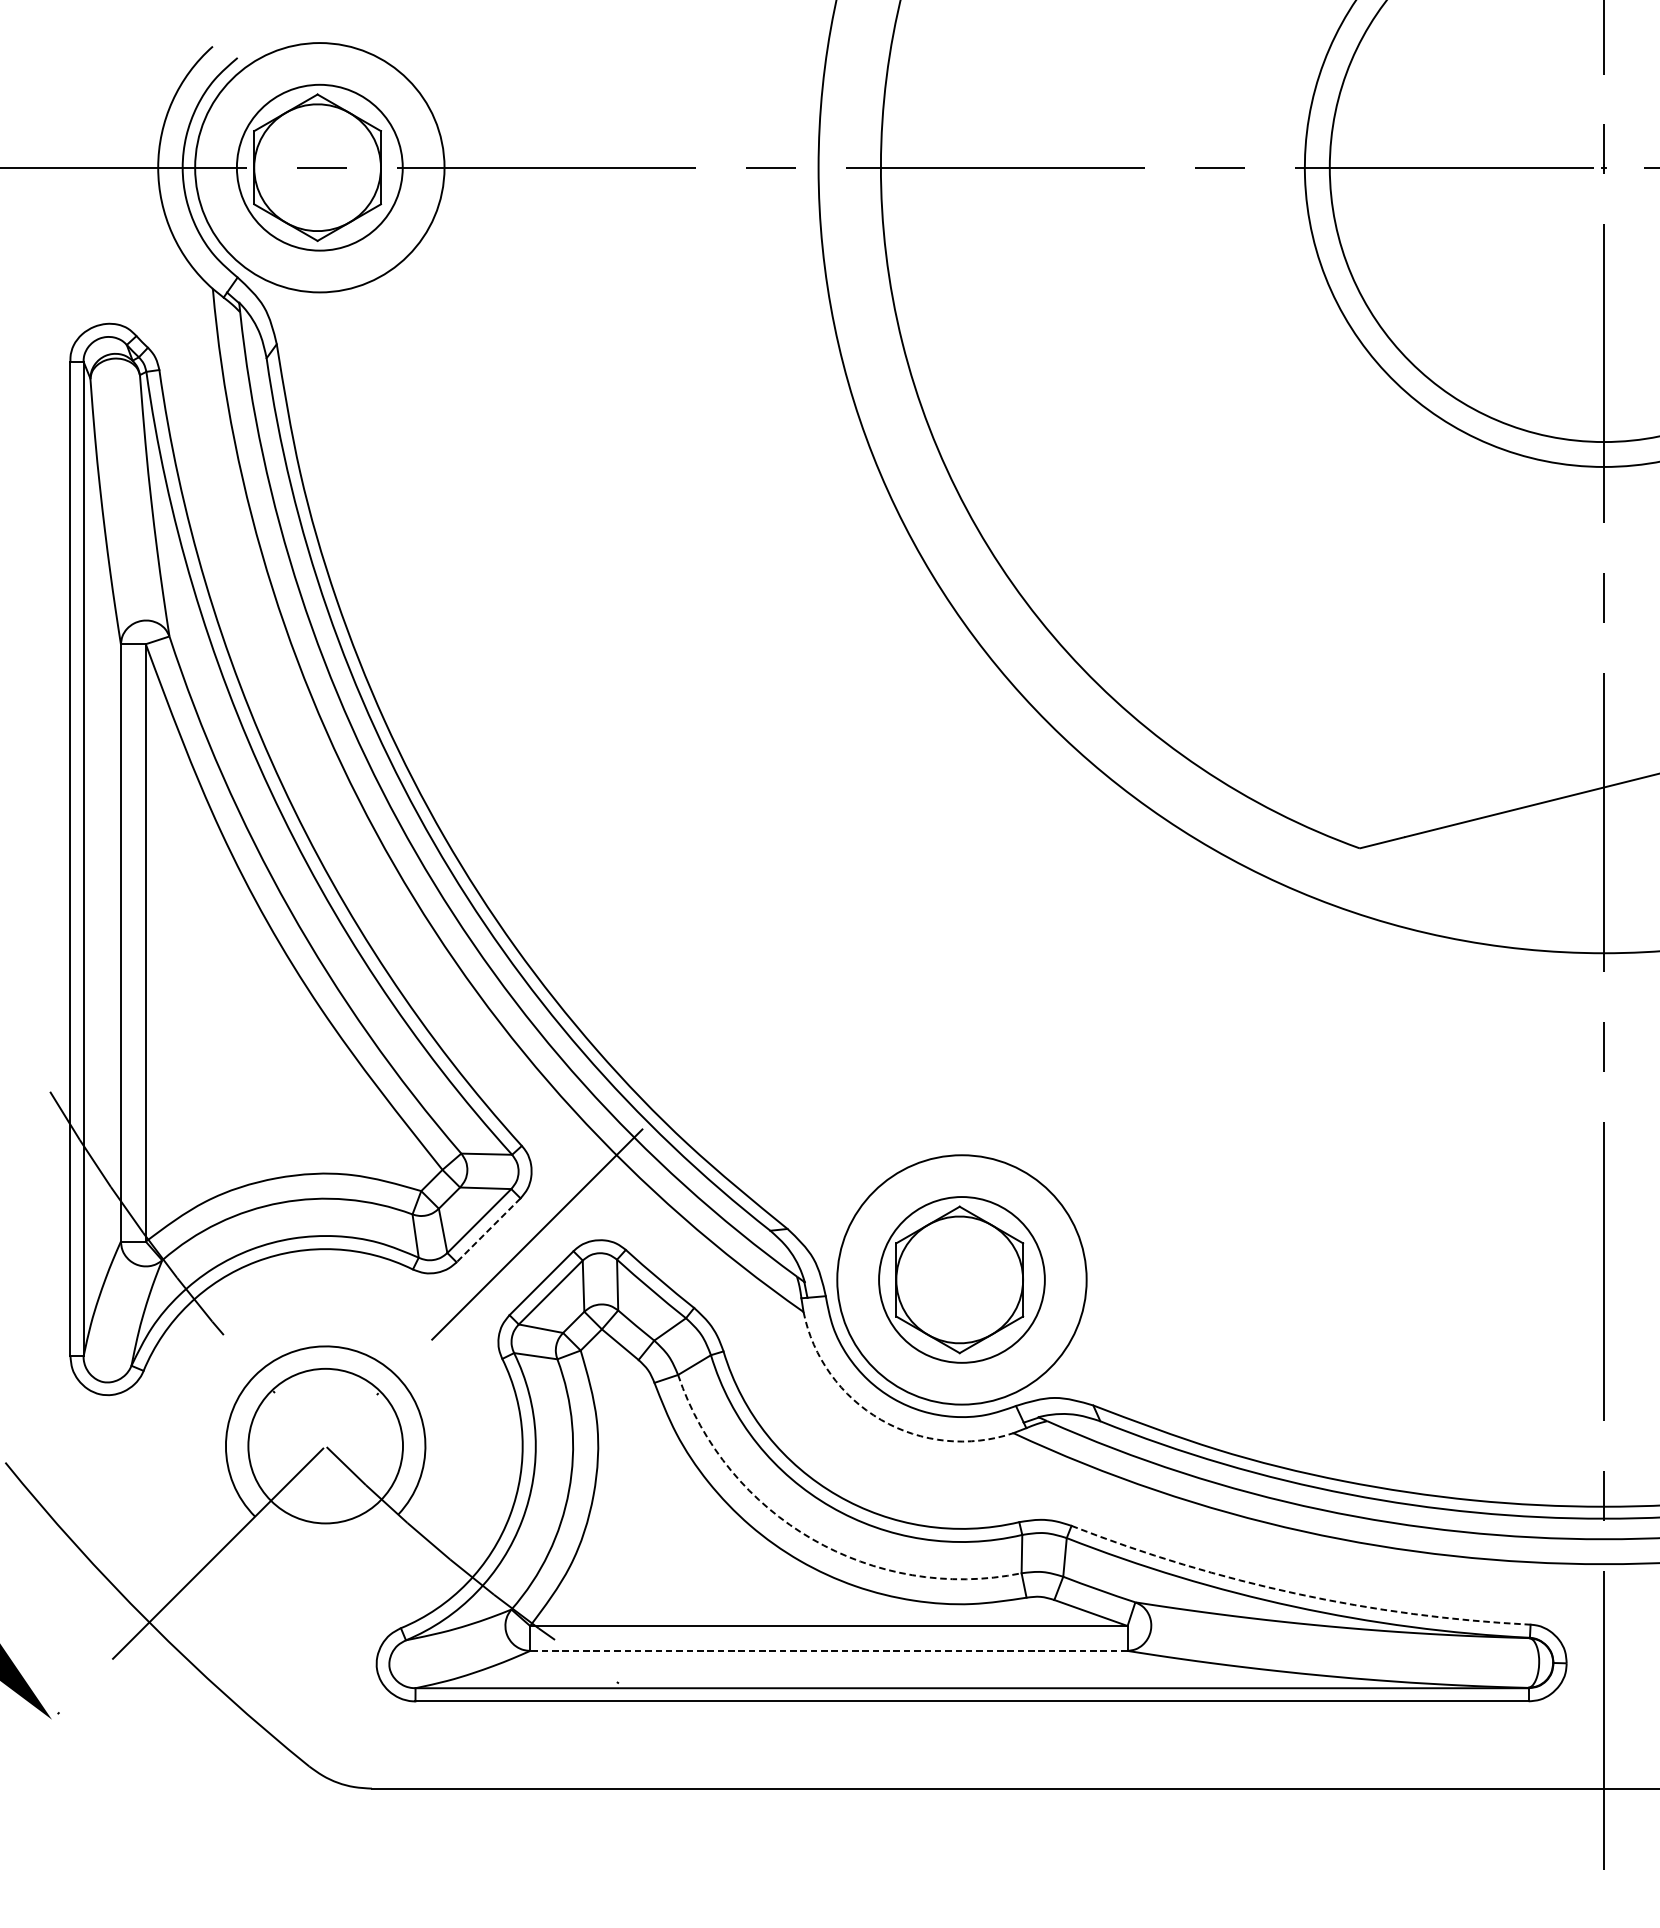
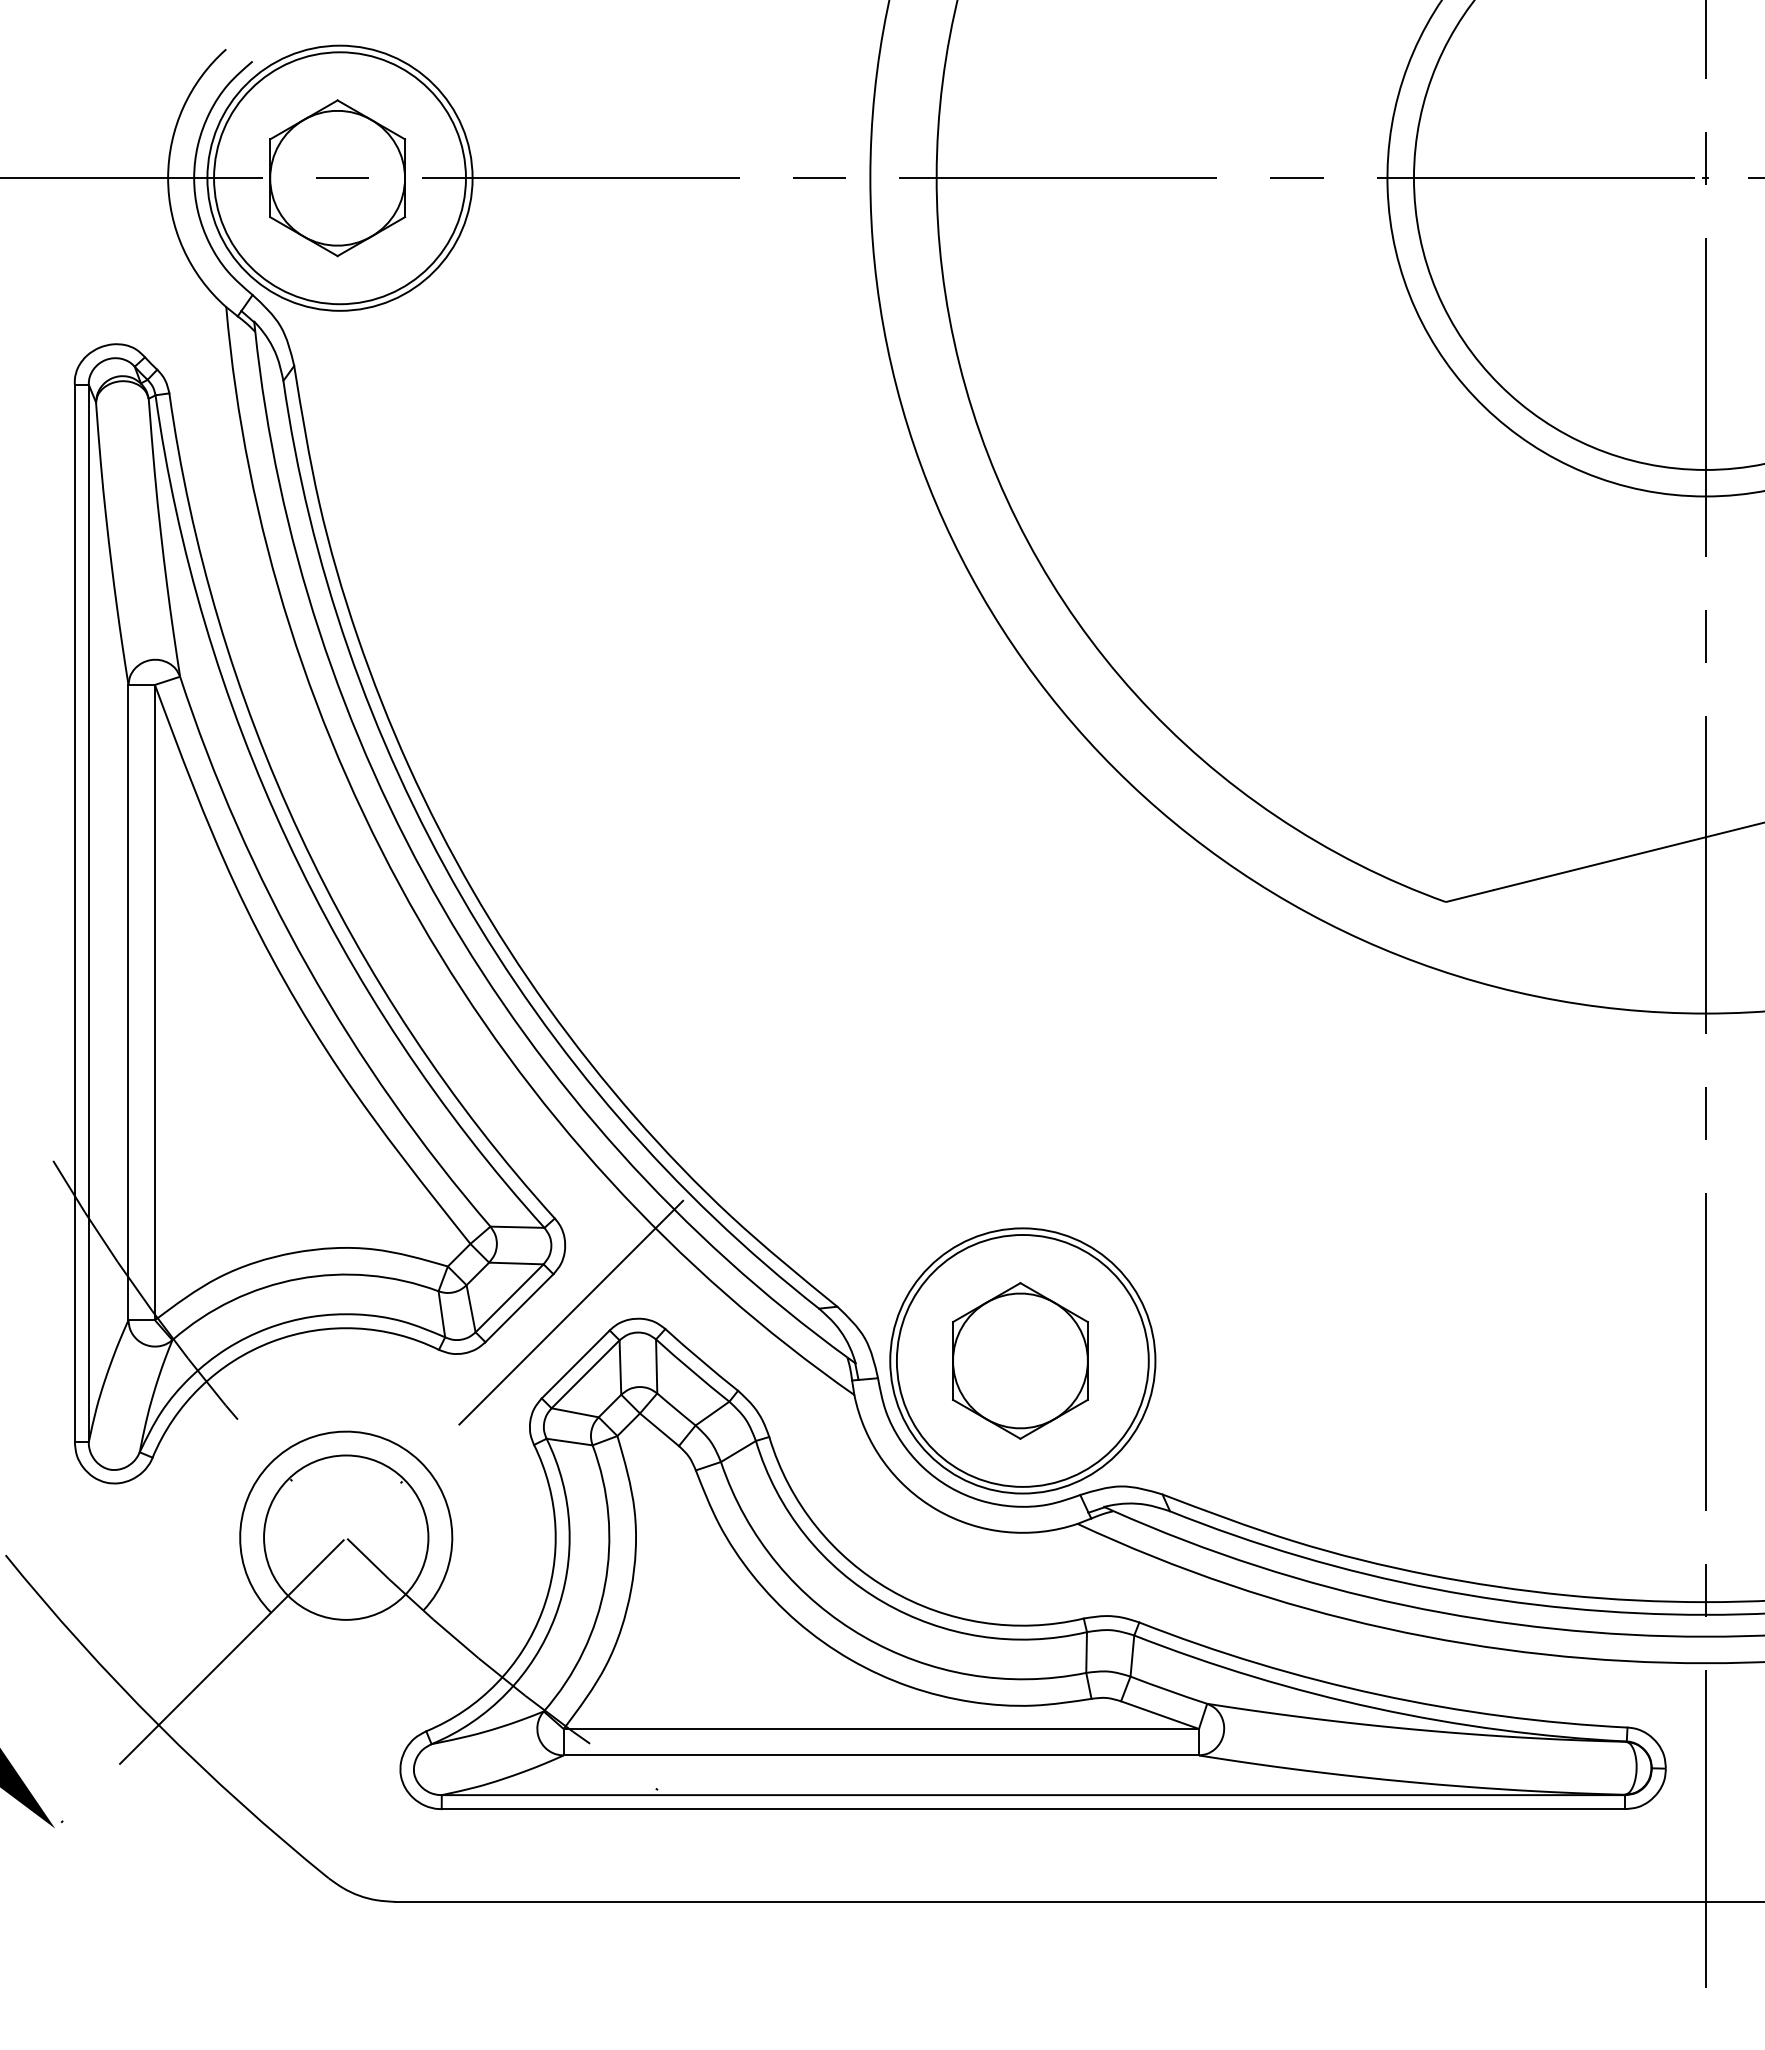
circle: (319, 167) -> (339, 178), size x1.43
line: (488, 1230) -> (519, 1308), dashed -> solid
circle: (961, 1279) -> (1022, 1360), size x1.43
arc: (880, 1419) -> (936, 1509), dashed -> solid
arc: (812, 1539) -> (863, 1636), dashed -> solid
arc: (1297, 1593) -> (1379, 1694), dashed -> solid
line: (829, 1650) -> (881, 1755), dashed -> solid

